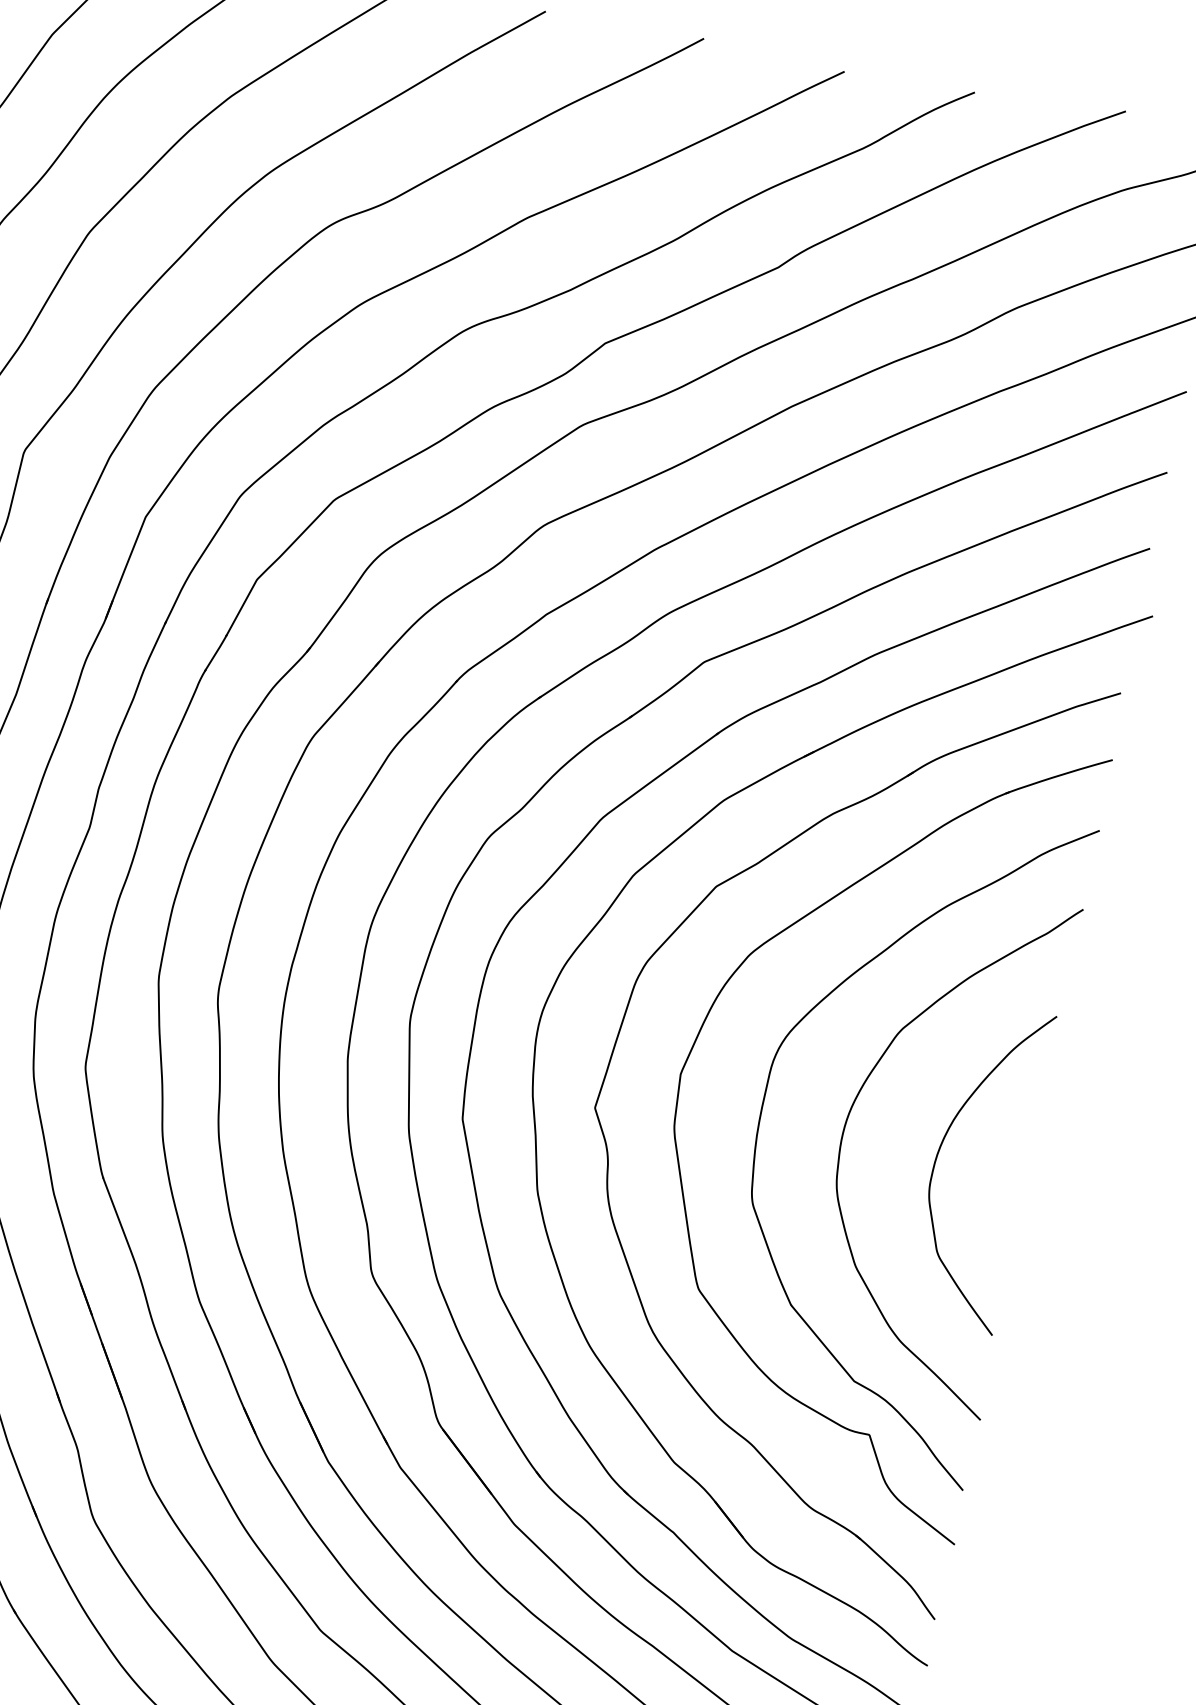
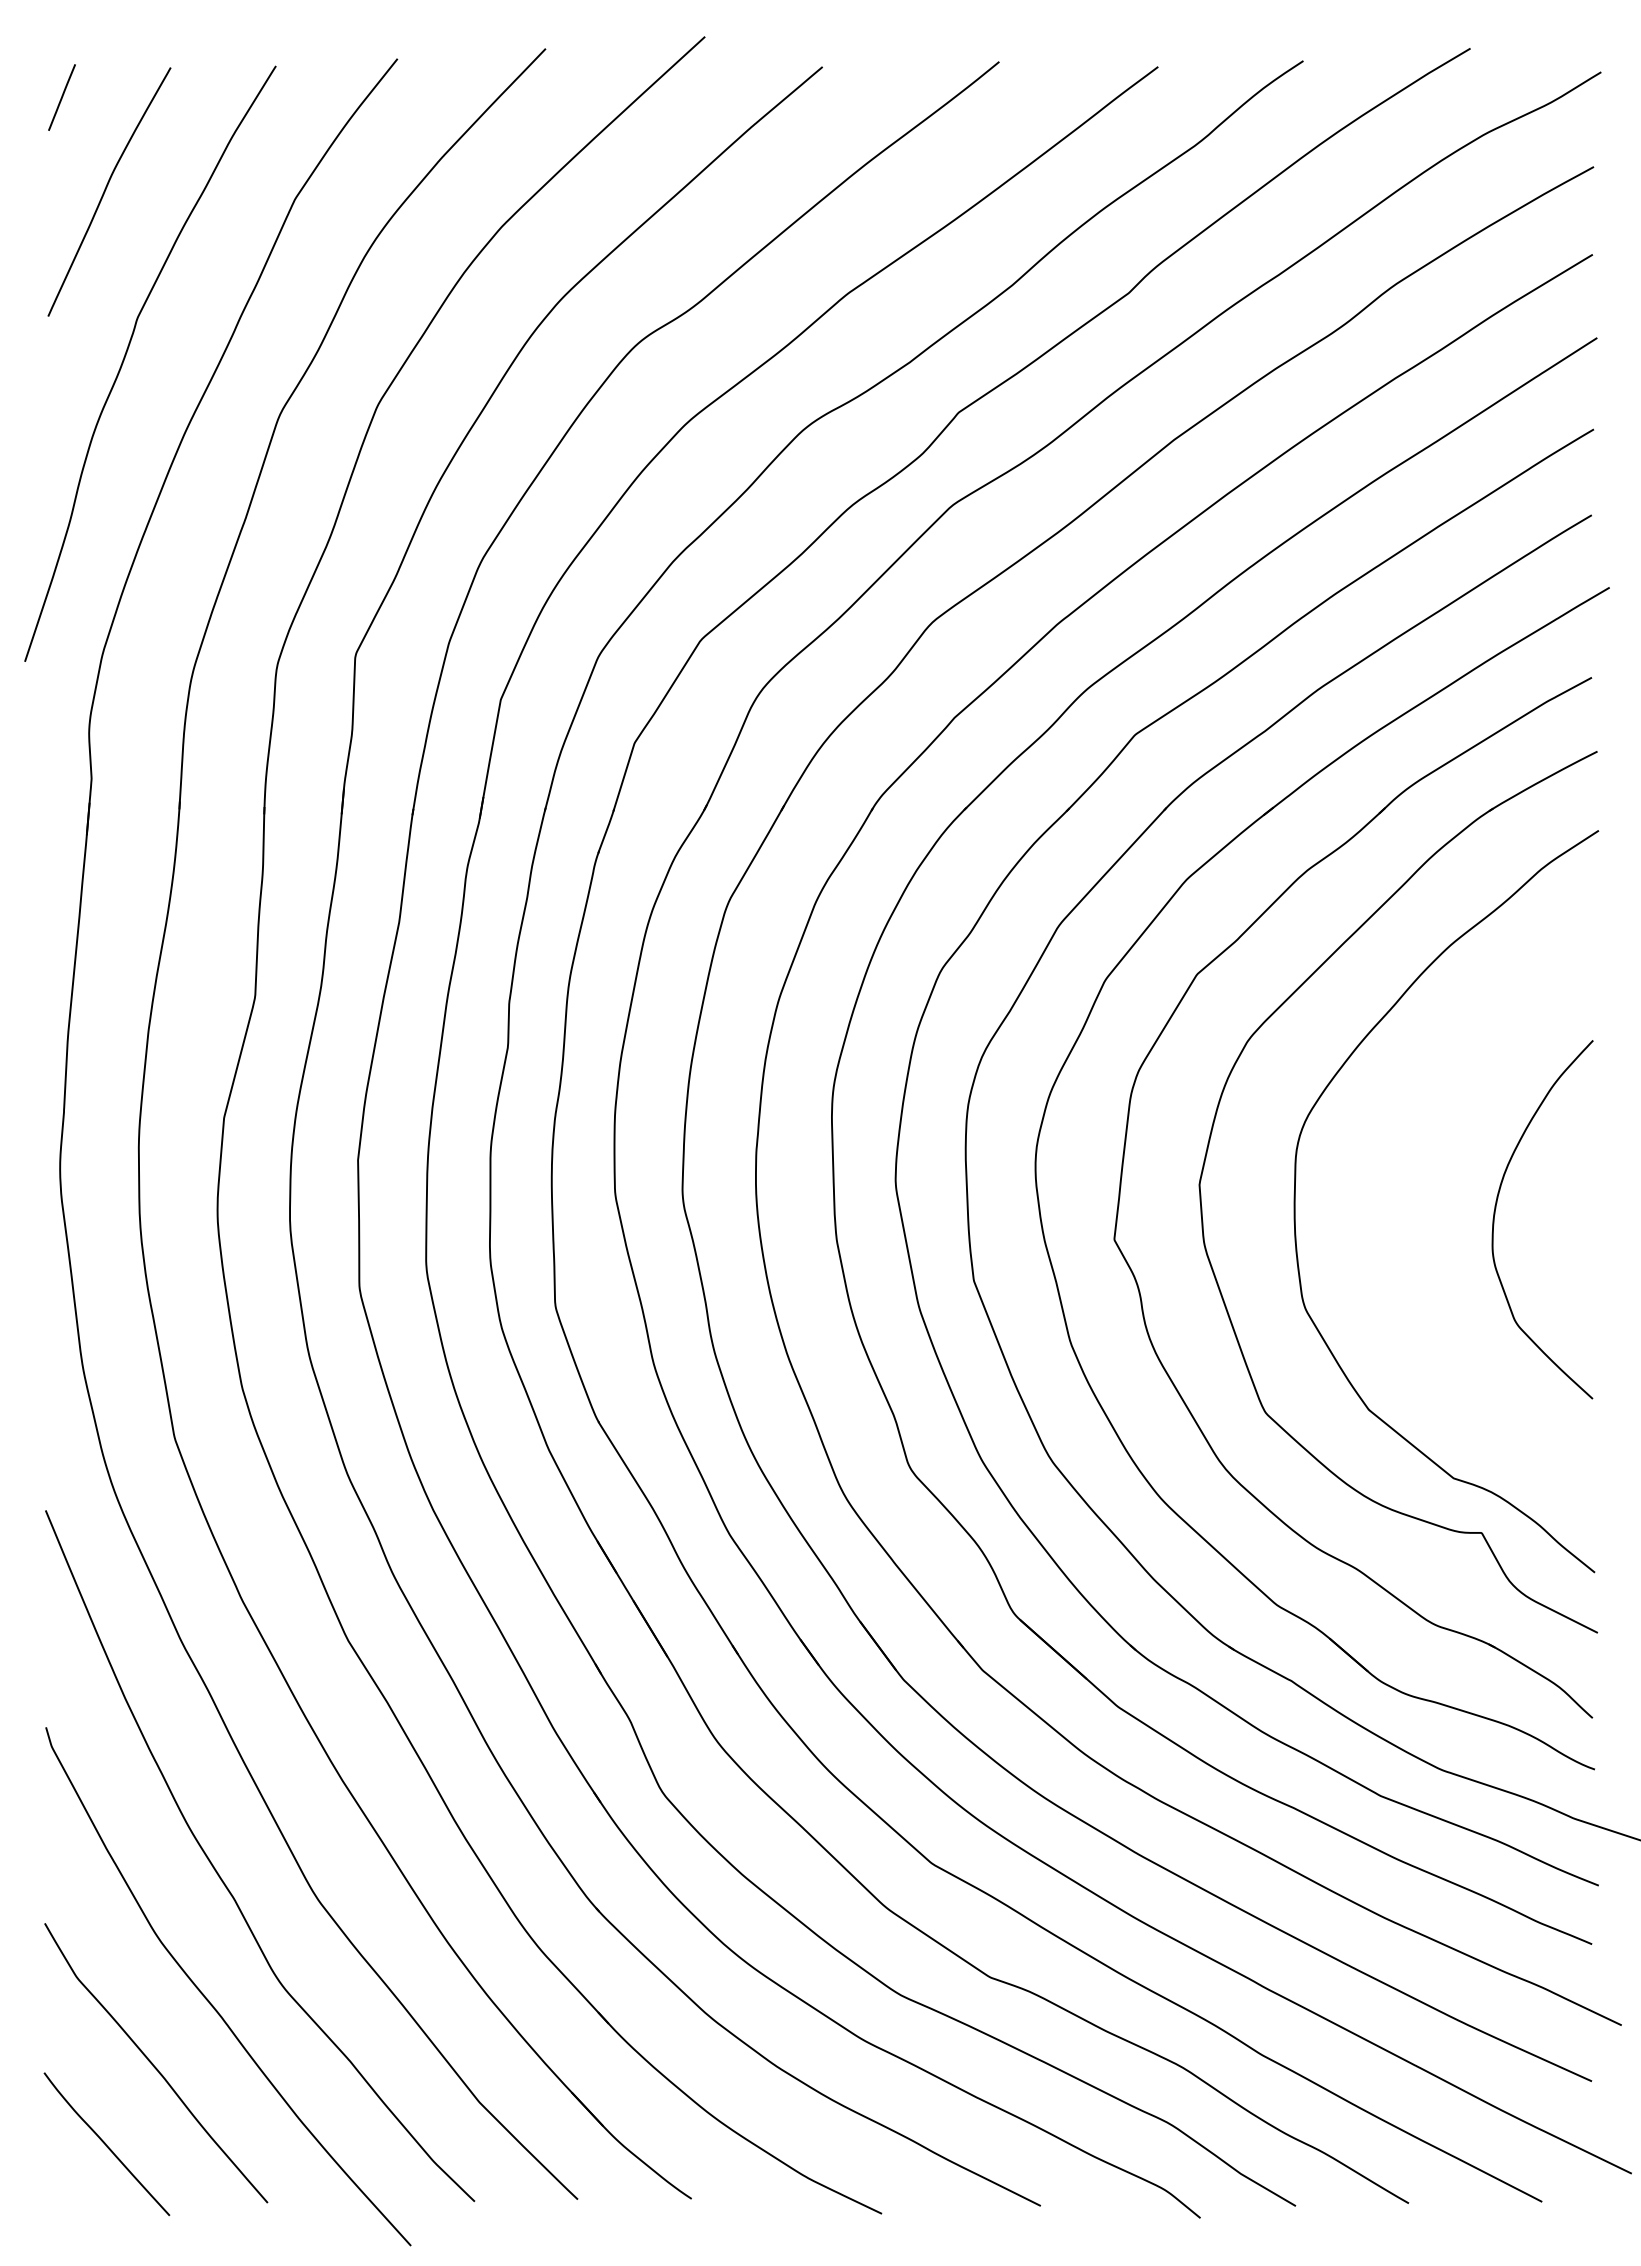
curve: (854, 1104) -> (1393, 1179), removed

